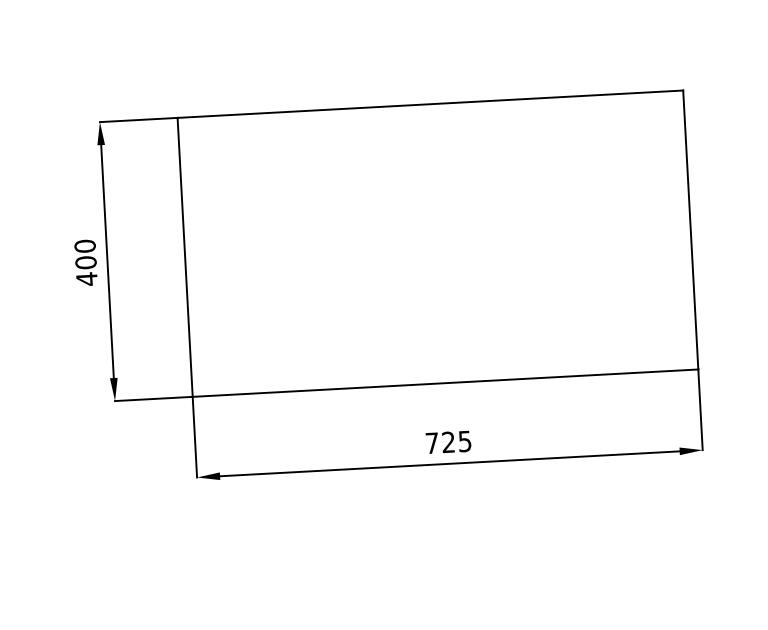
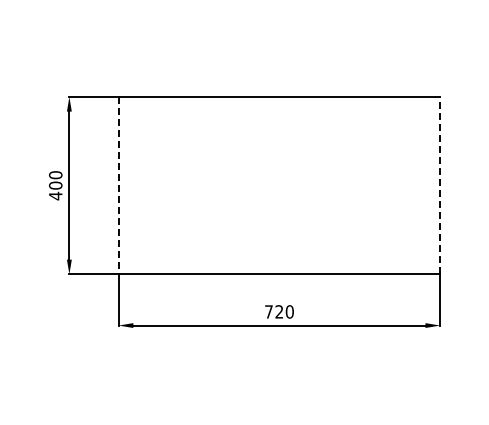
line: (691, 229) -> (440, 185), solid -> dashed
line: (184, 257) -> (118, 185), solid -> dashed
text: (464, 440) -> (289, 311), 725 -> 720

